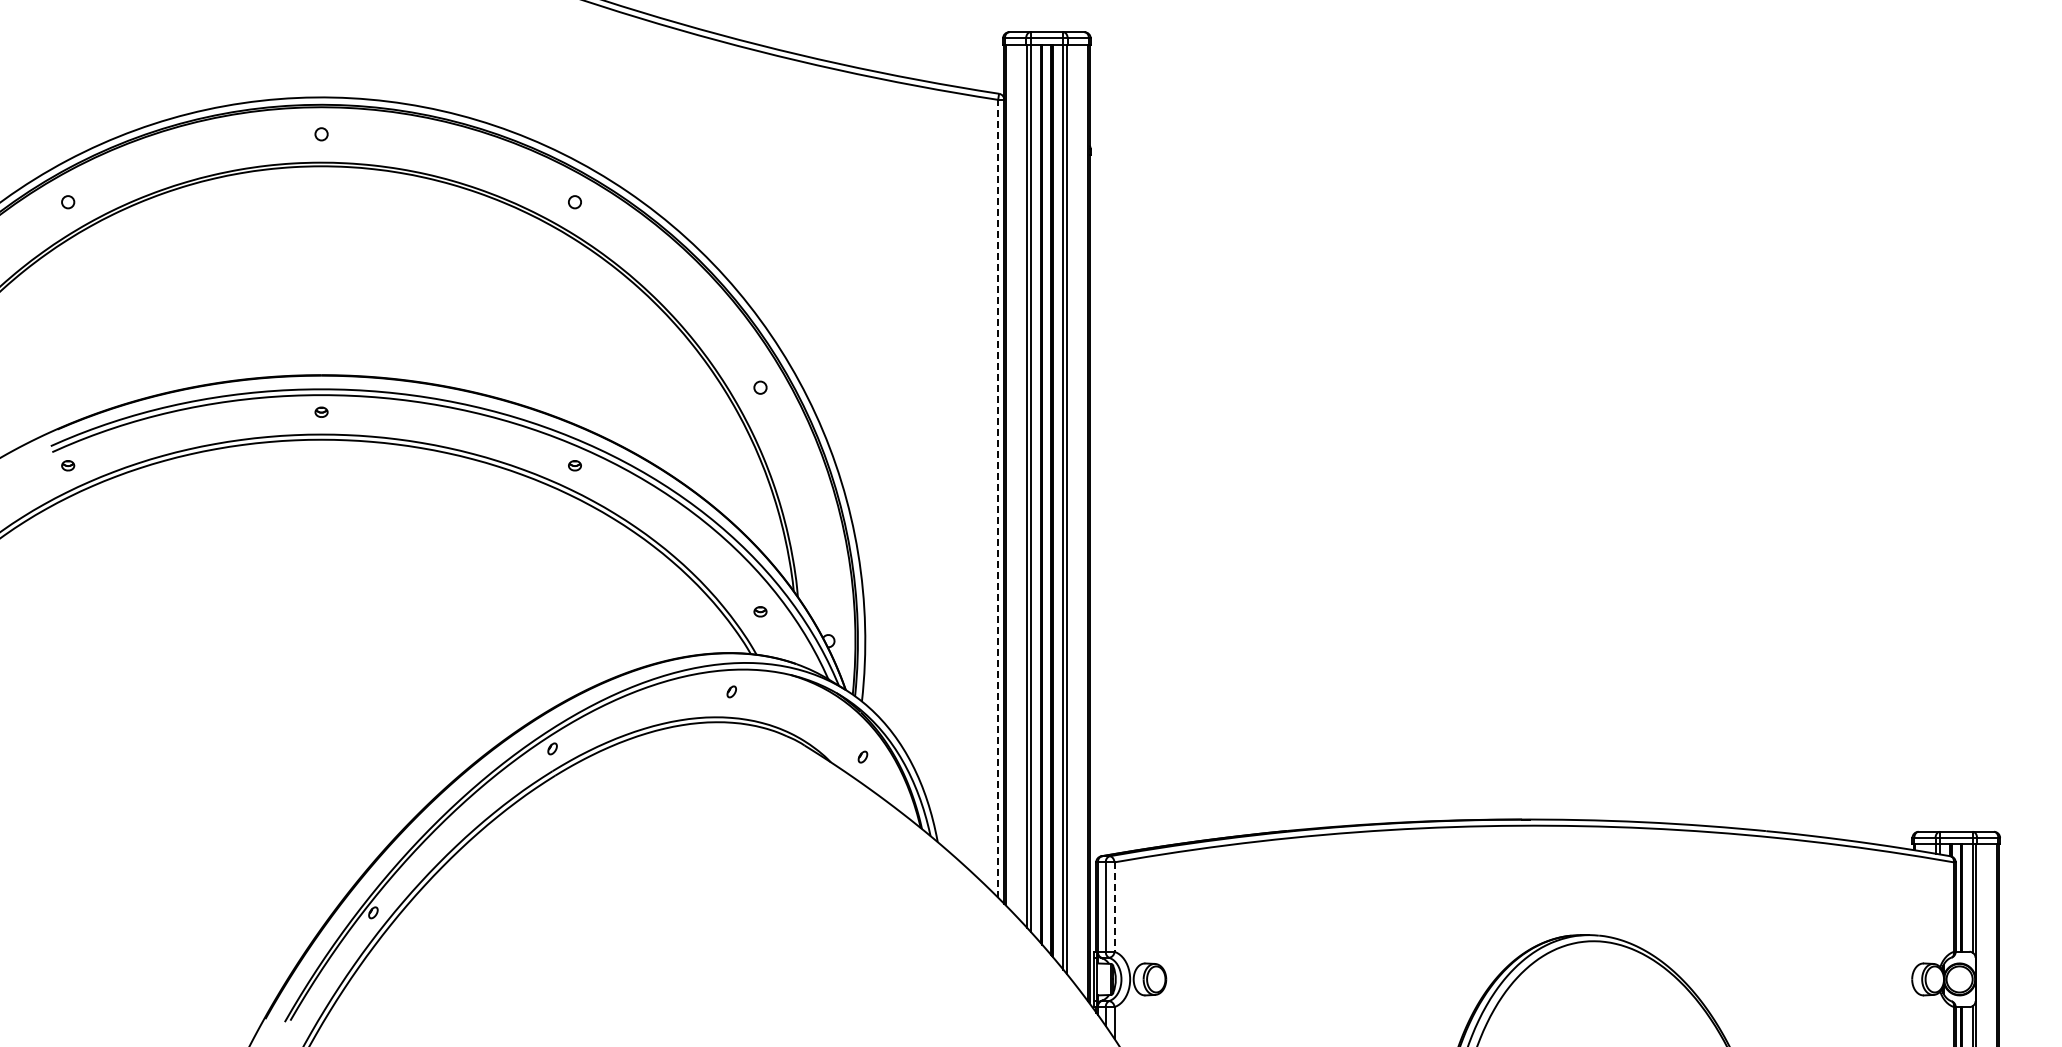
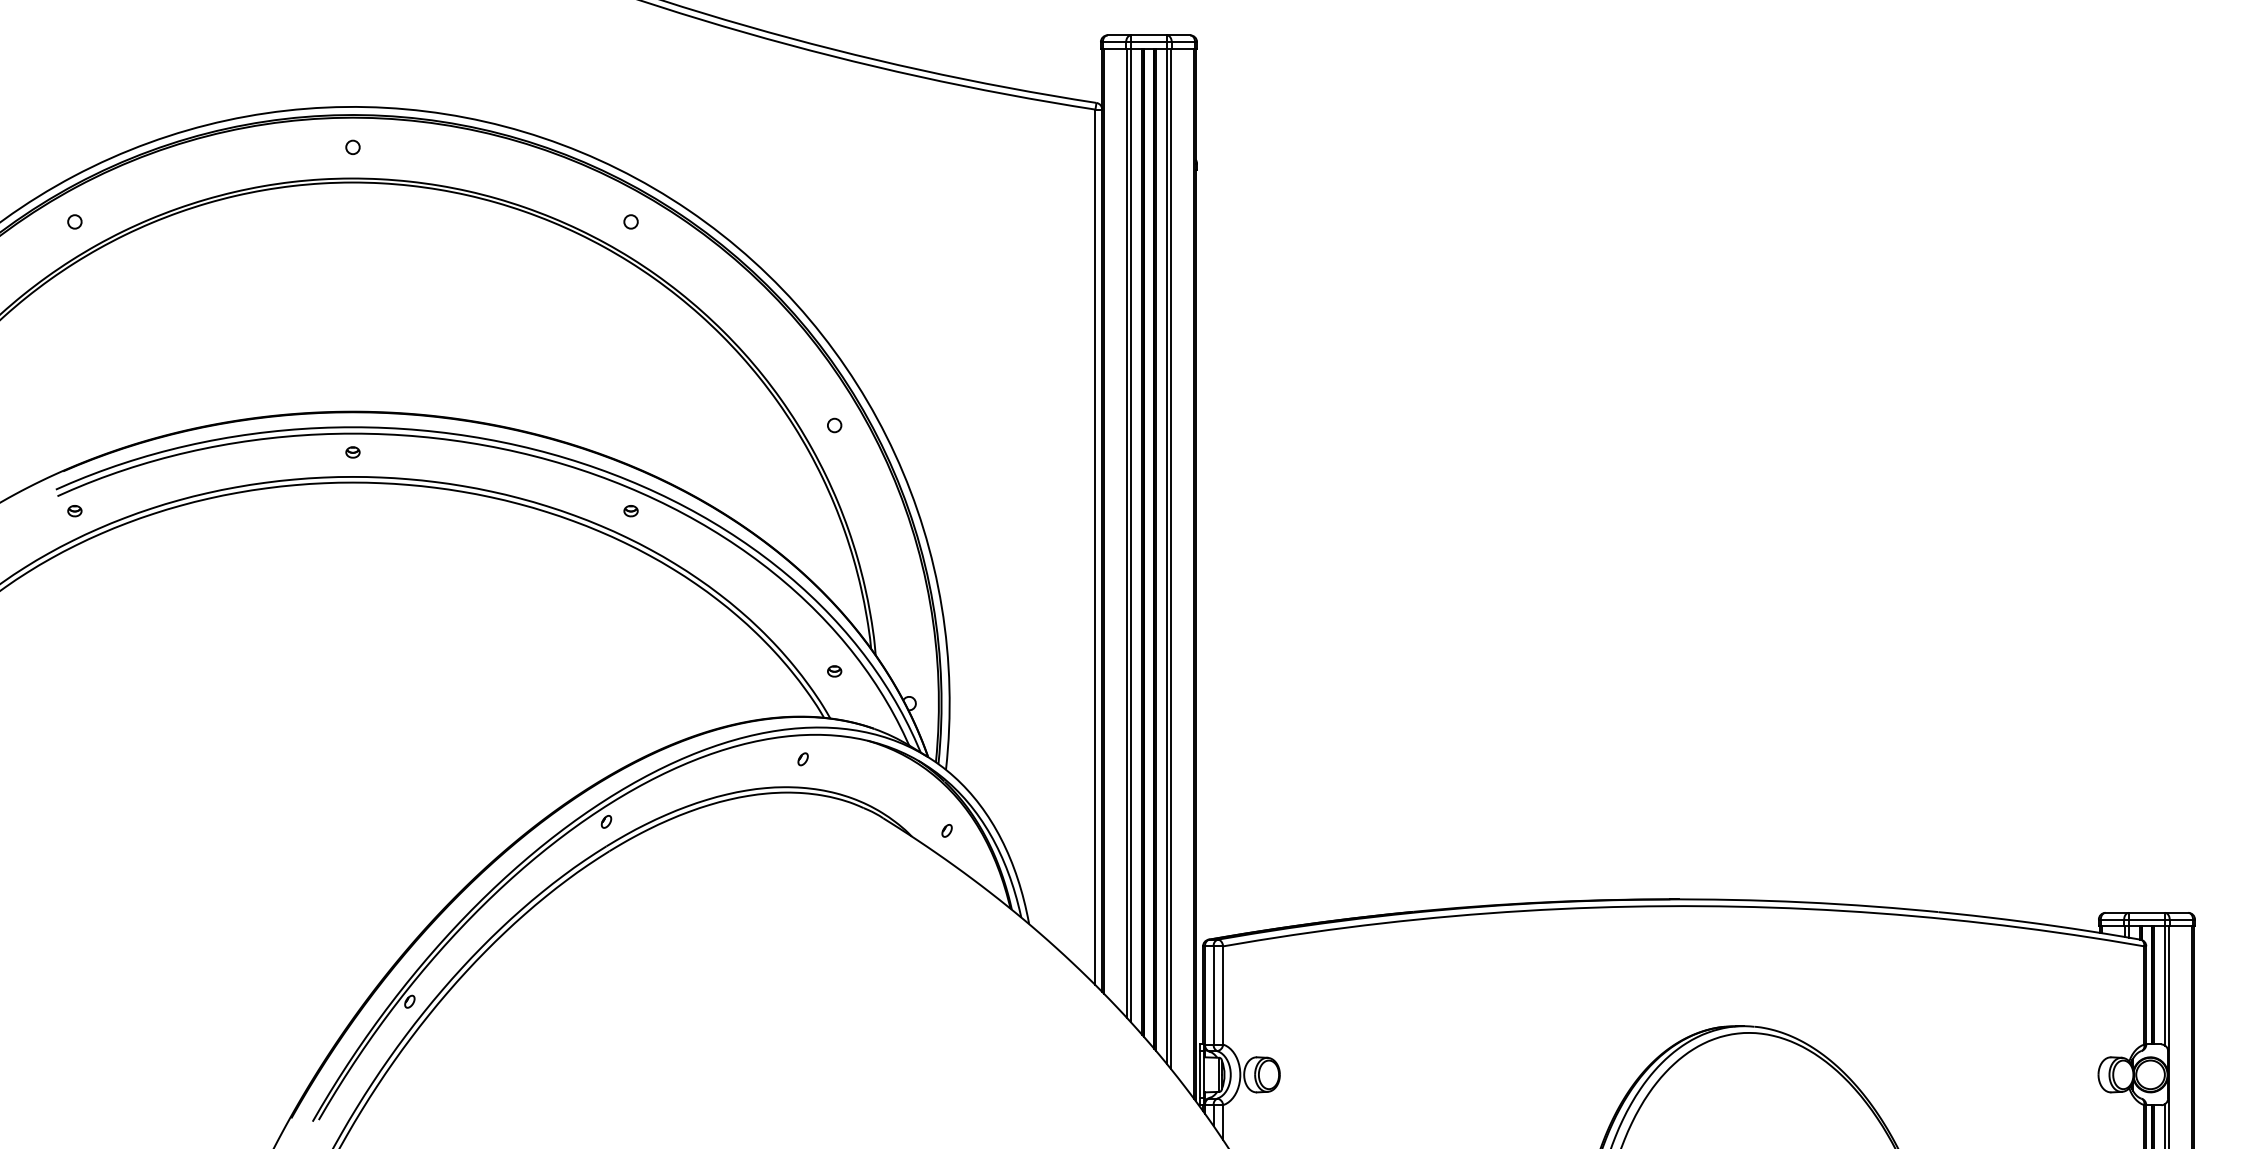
line: (998, 498) -> (1095, 547), dashed -> solid
line: (1114, 907) -> (1223, 995), dashed -> solid

